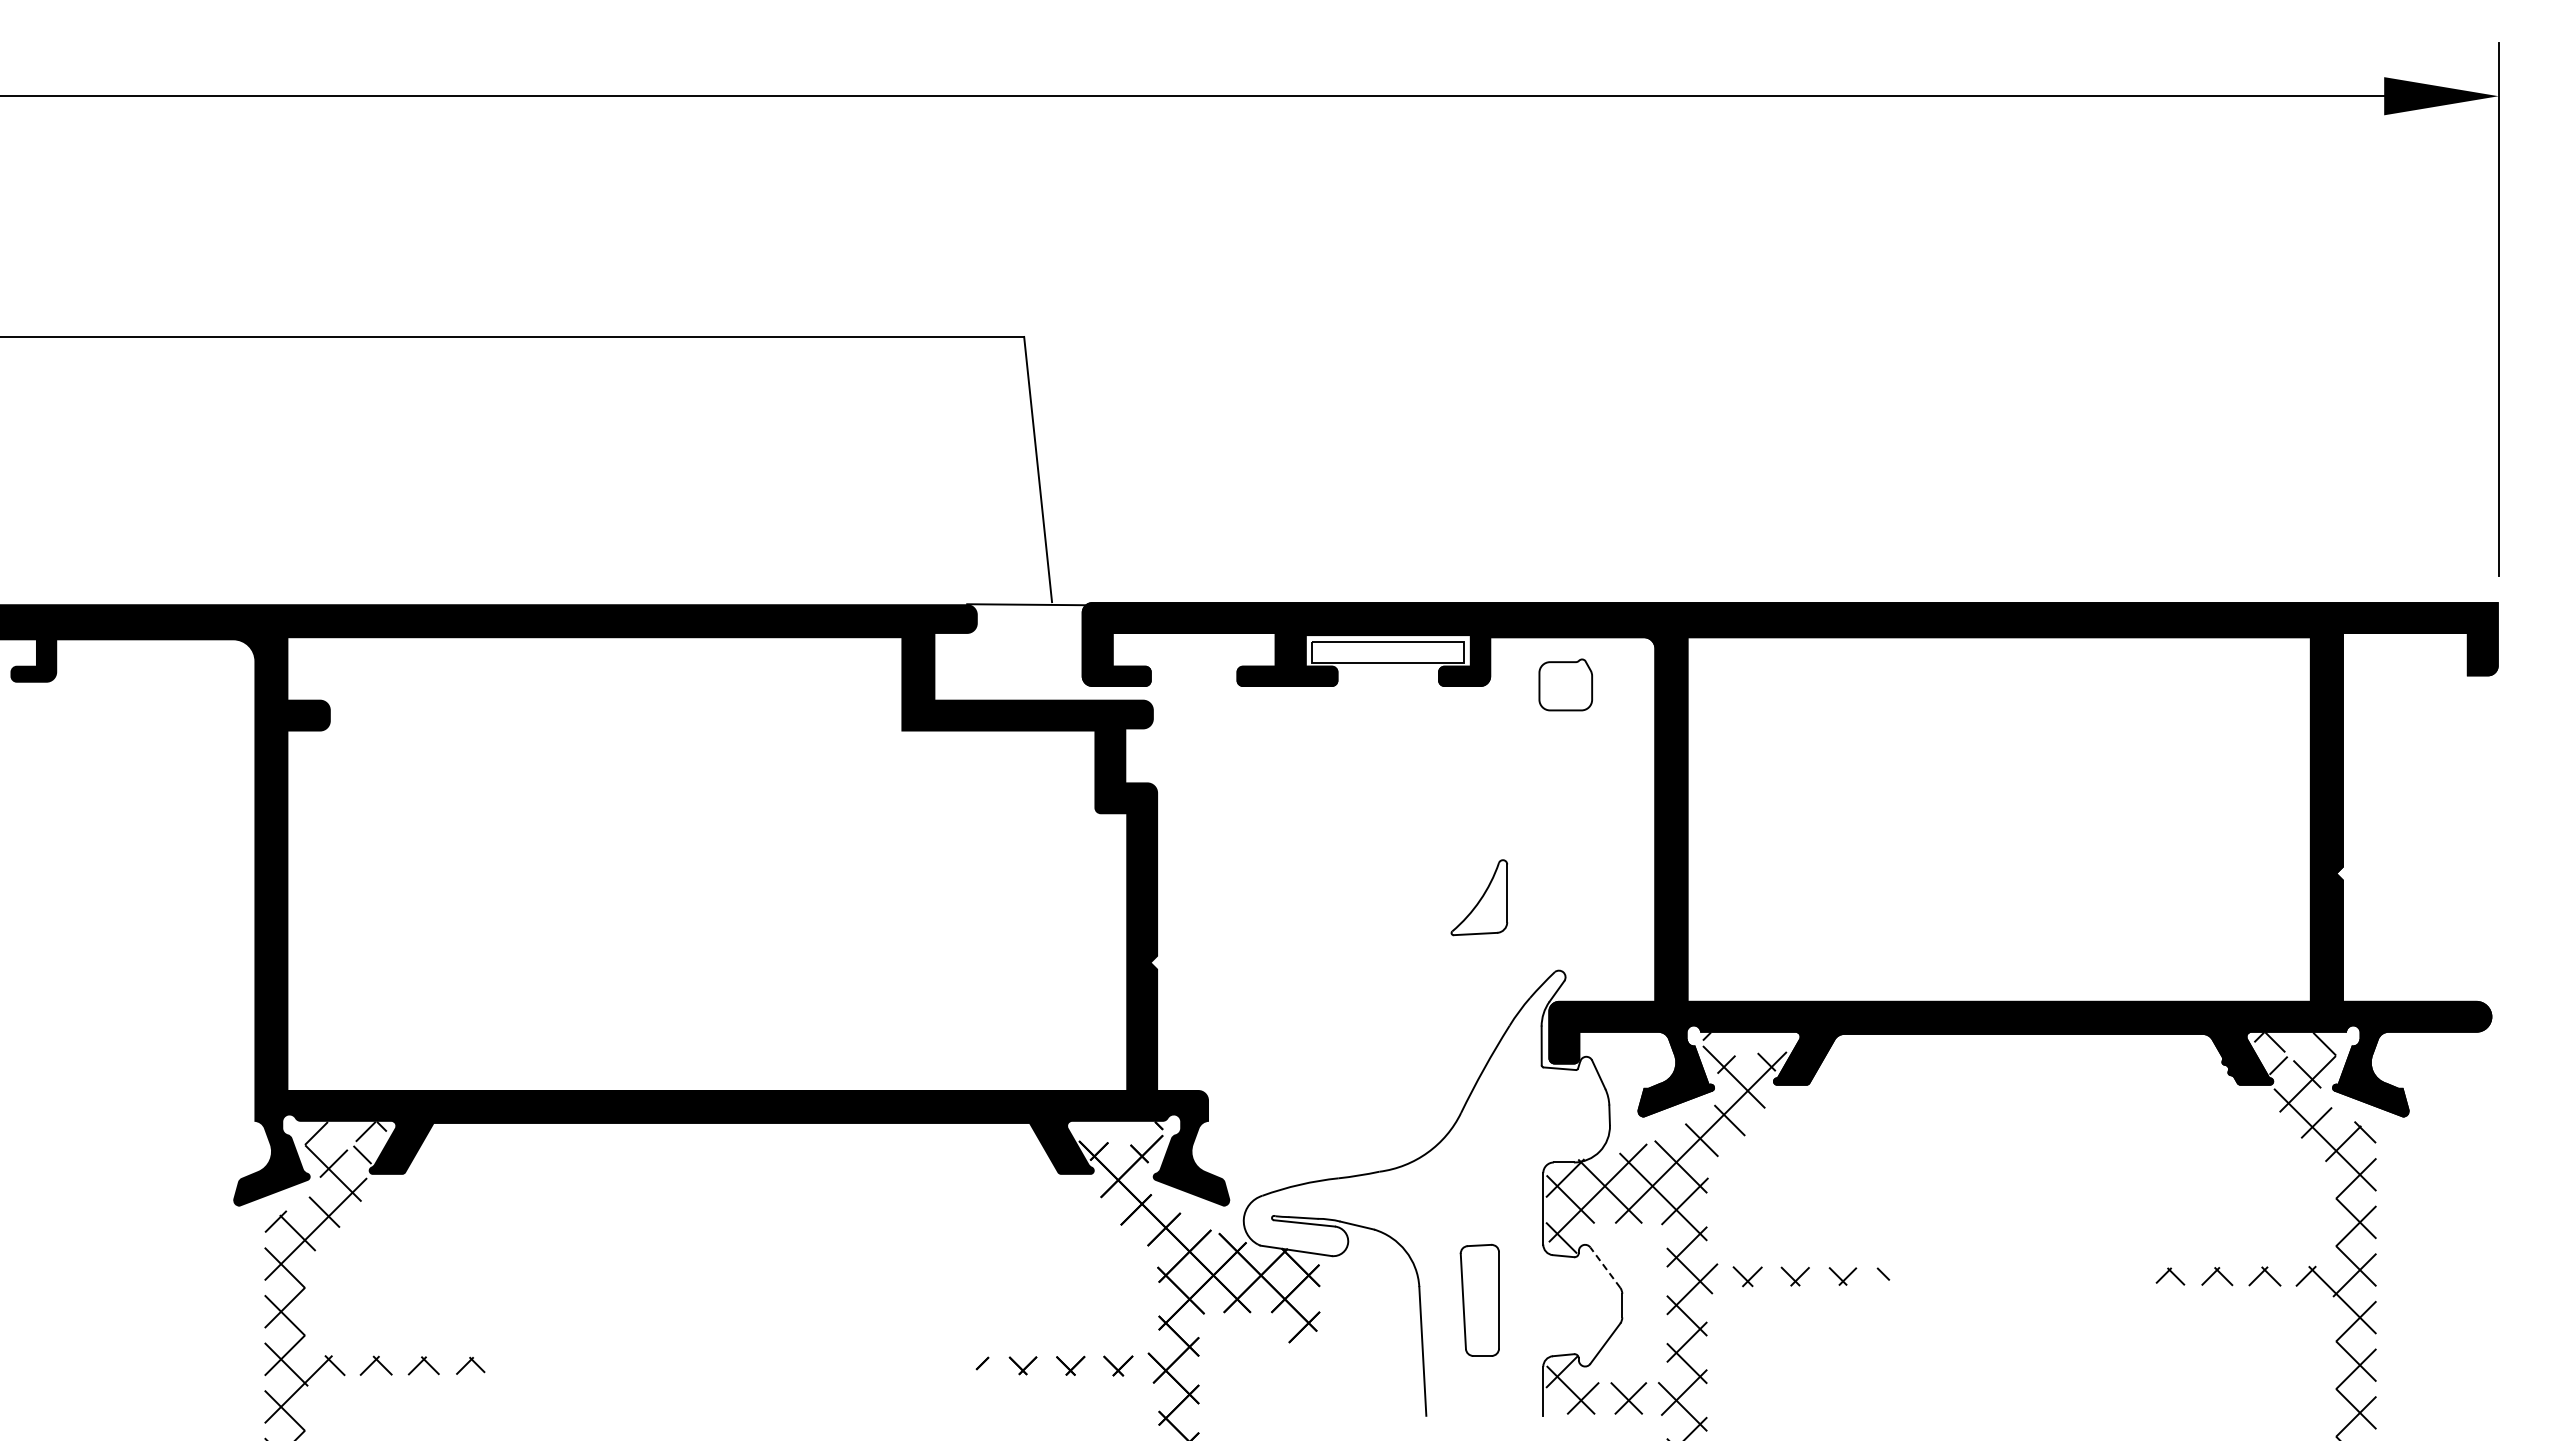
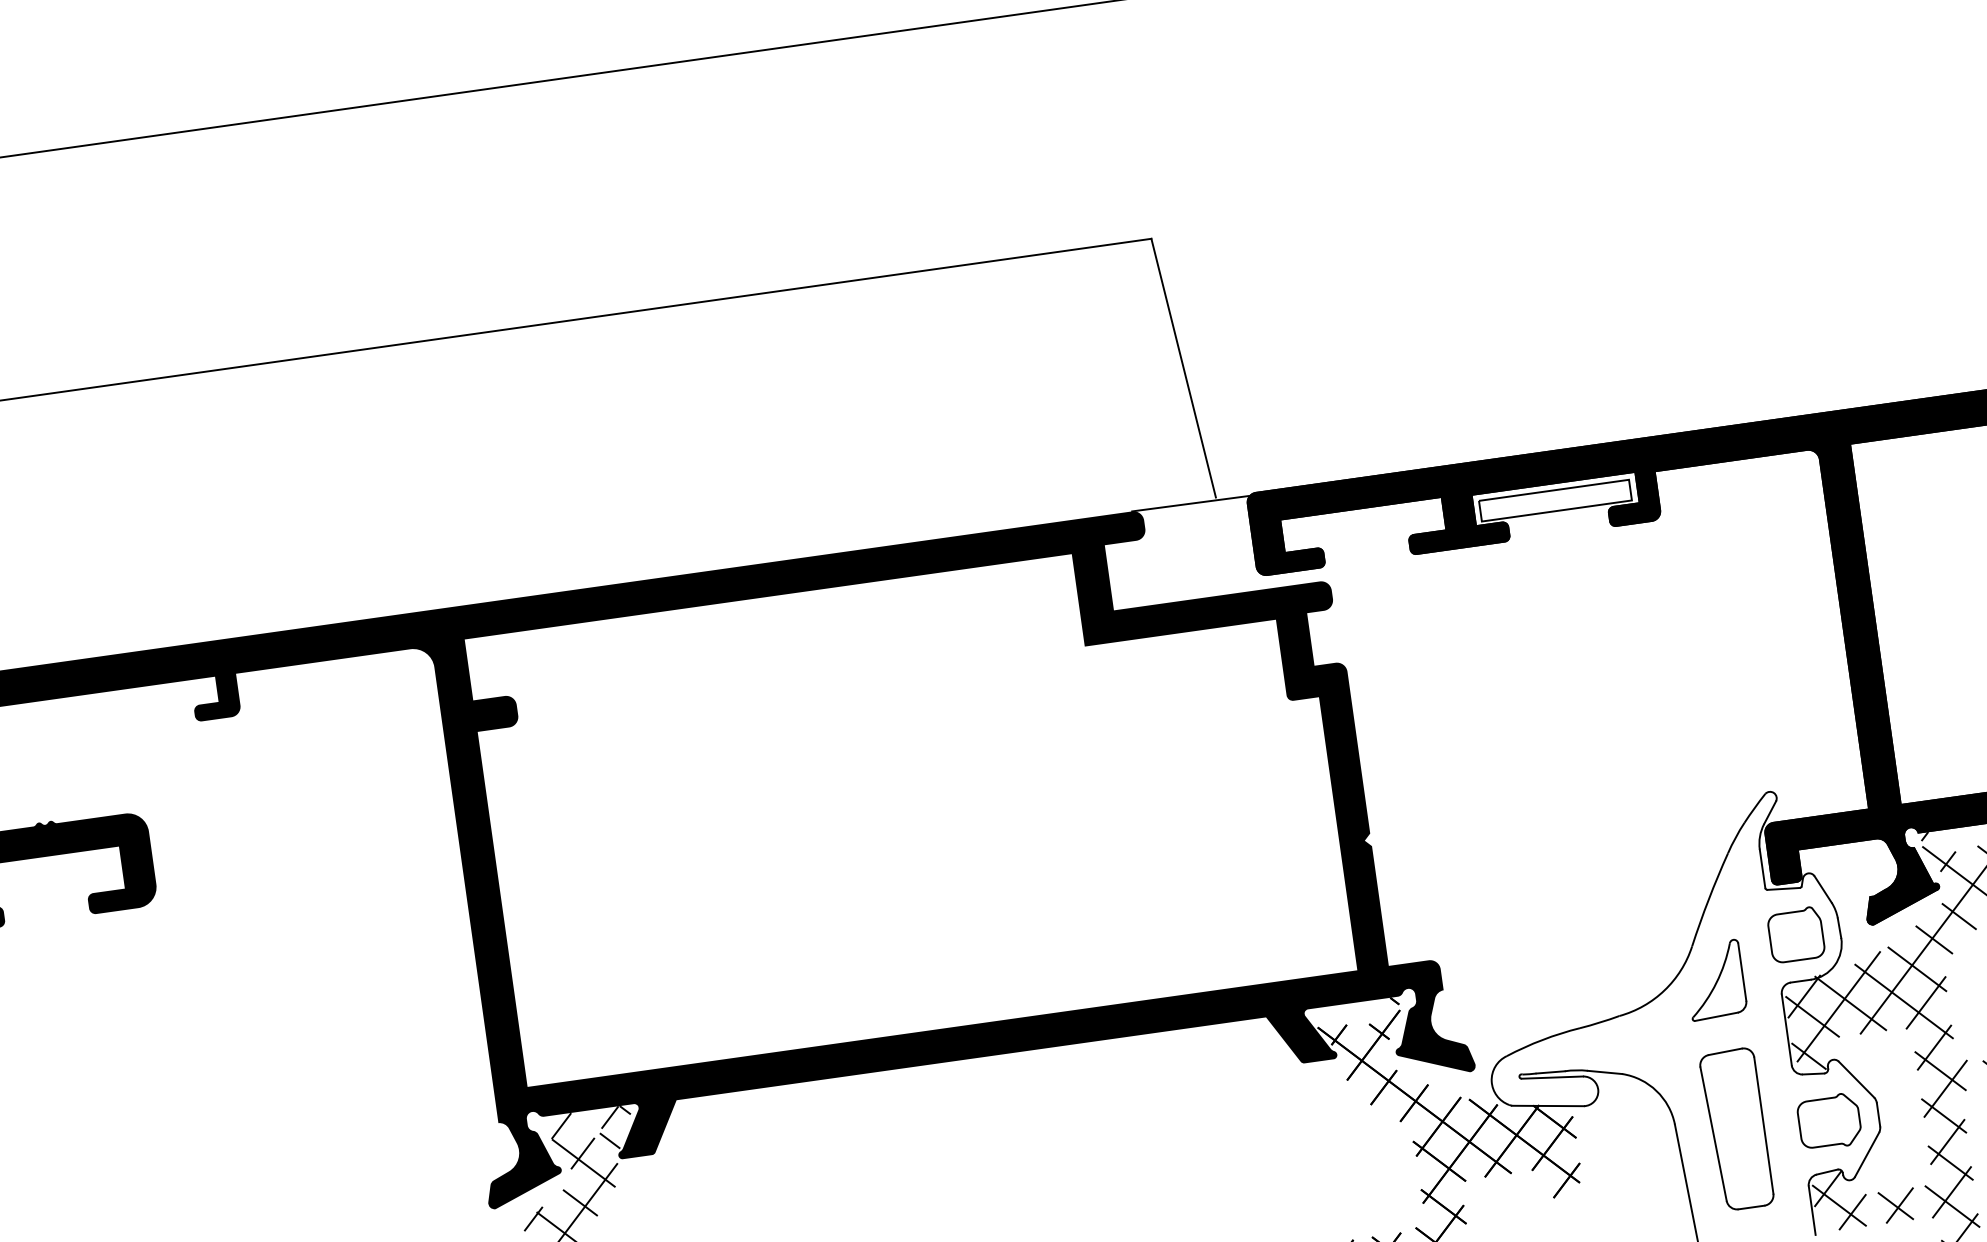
part: (1565, 684) -> (1795, 934), moved
part: (1479, 897) -> (1715, 980), moved
line: (1605, 1267) -> (1856, 1079), dashed -> solid
part: (1479, 1300) -> (1736, 1129), size x1.43
part: (1572, 1305) -> (1829, 1121), added

